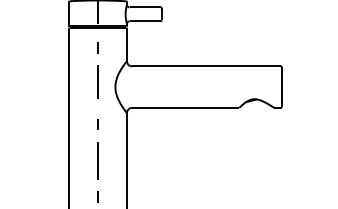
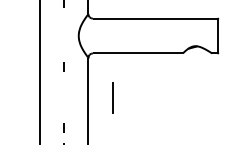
line: (97, 81) -> (63, 31), removed
line: (97, 160) -> (112, 97), moved

